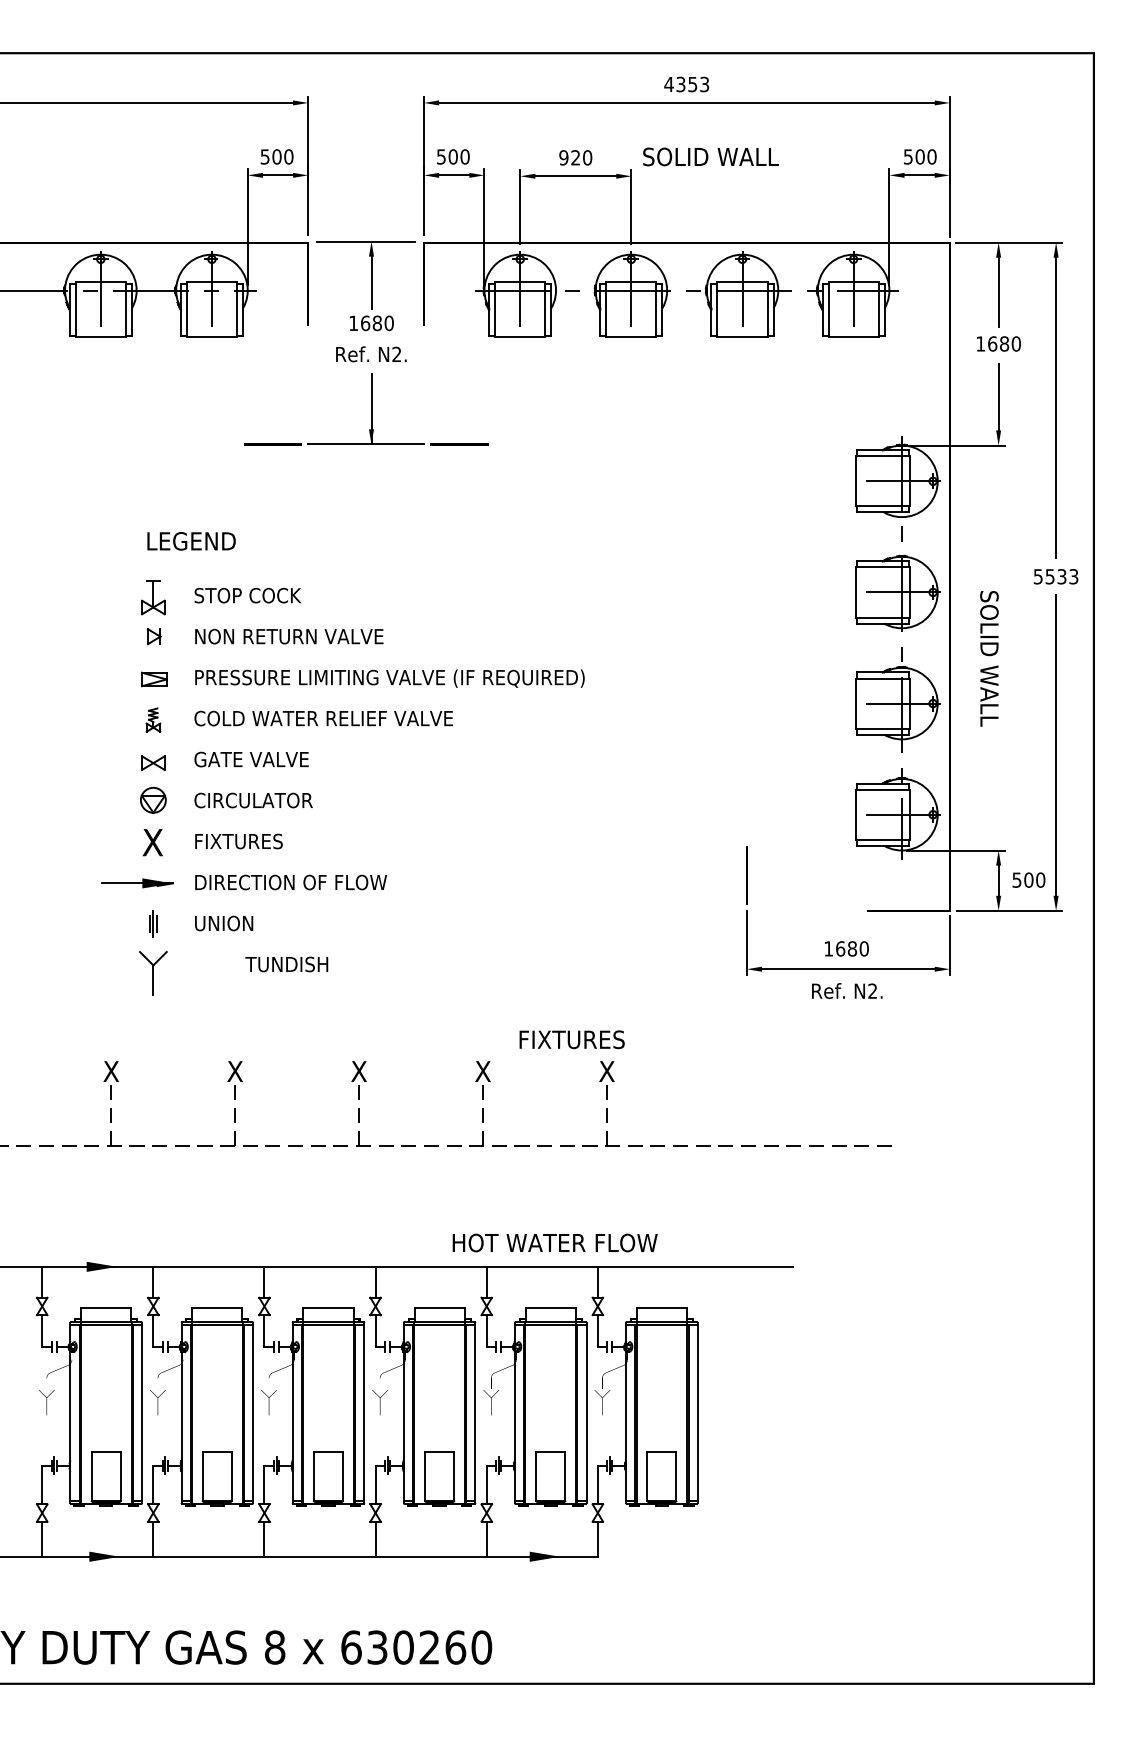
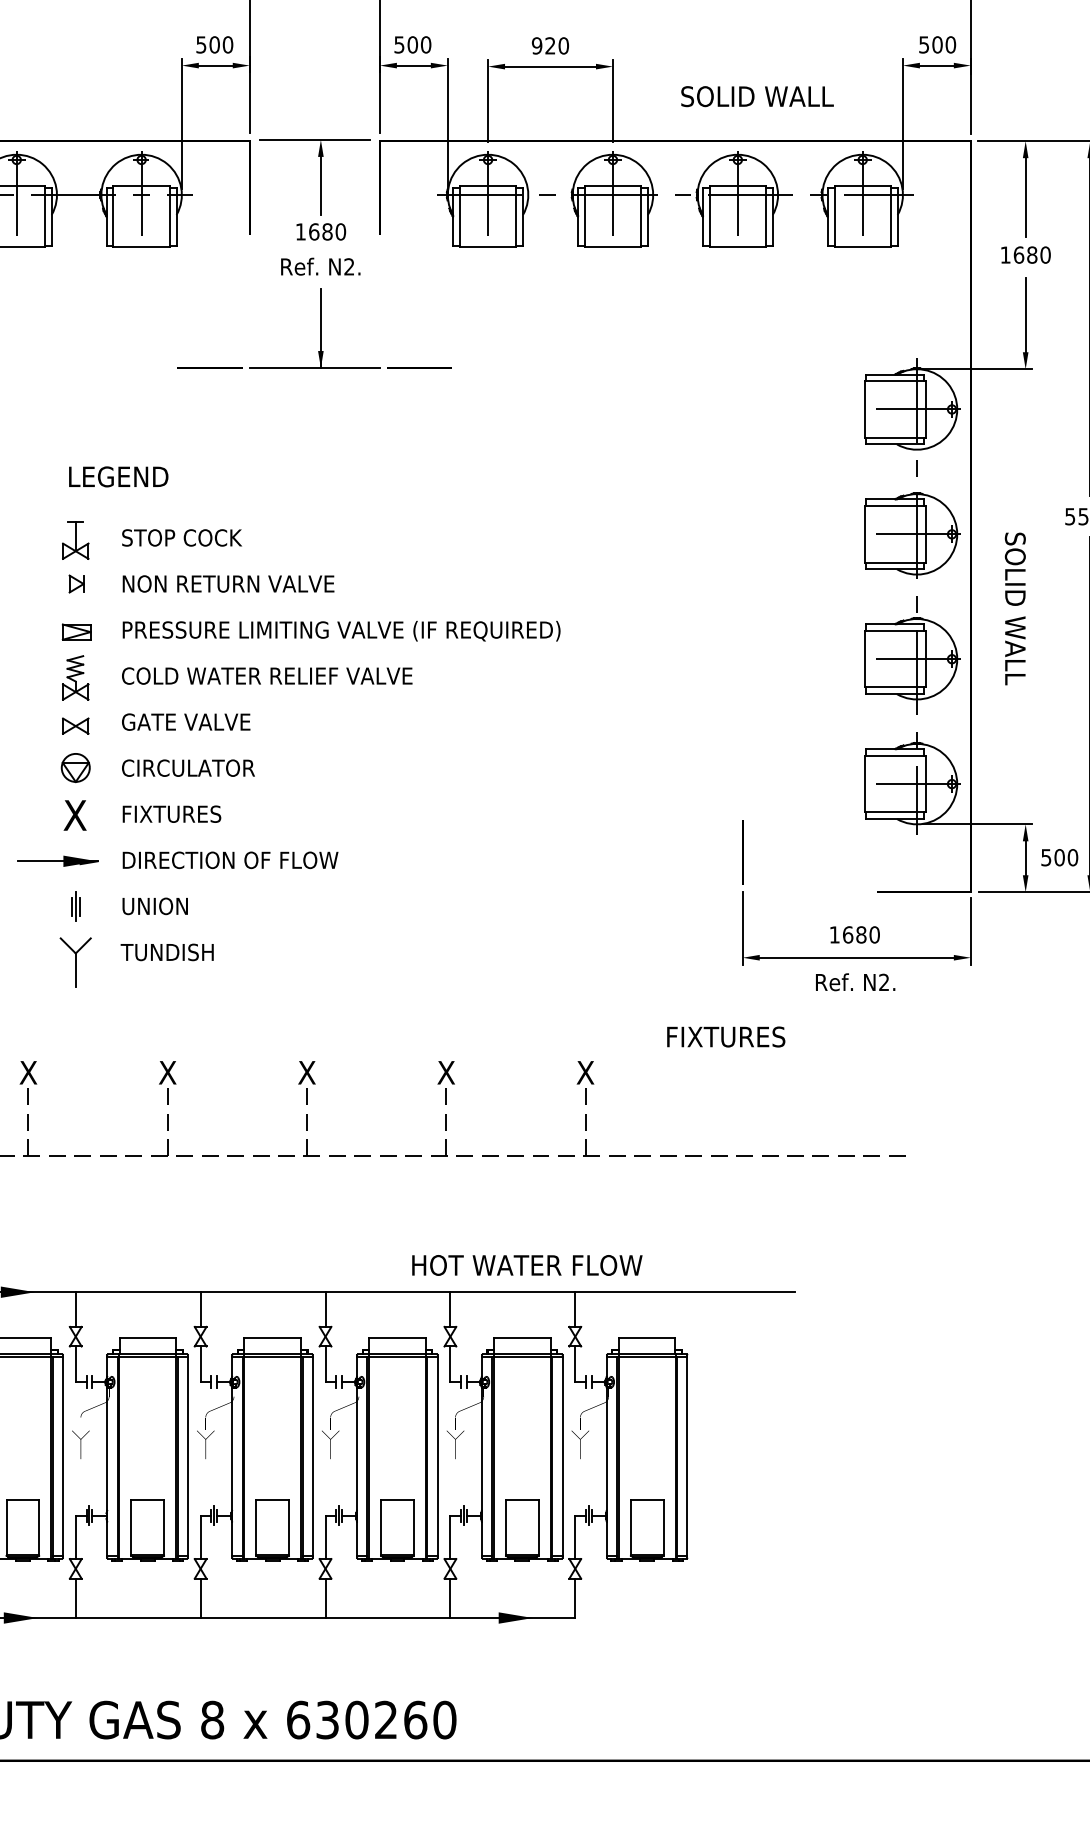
text: (710, 156) -> (756, 96), moved
part: (153, 719) -> (75, 677), size x1.67
text: (286, 964) -> (166, 952), moved
text: (571, 1039) -> (725, 1036), moved

